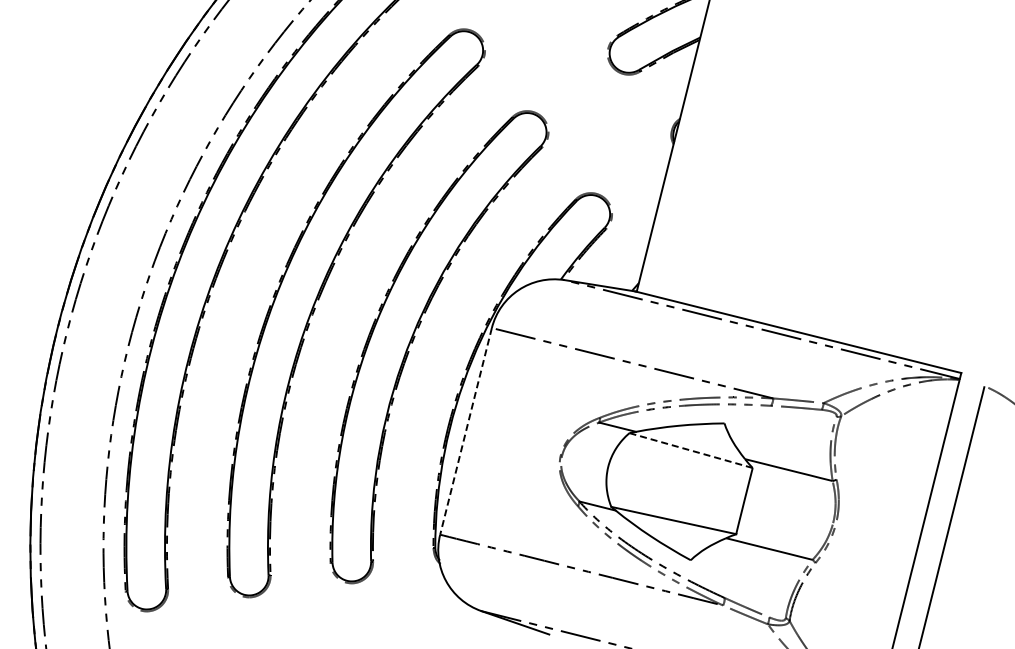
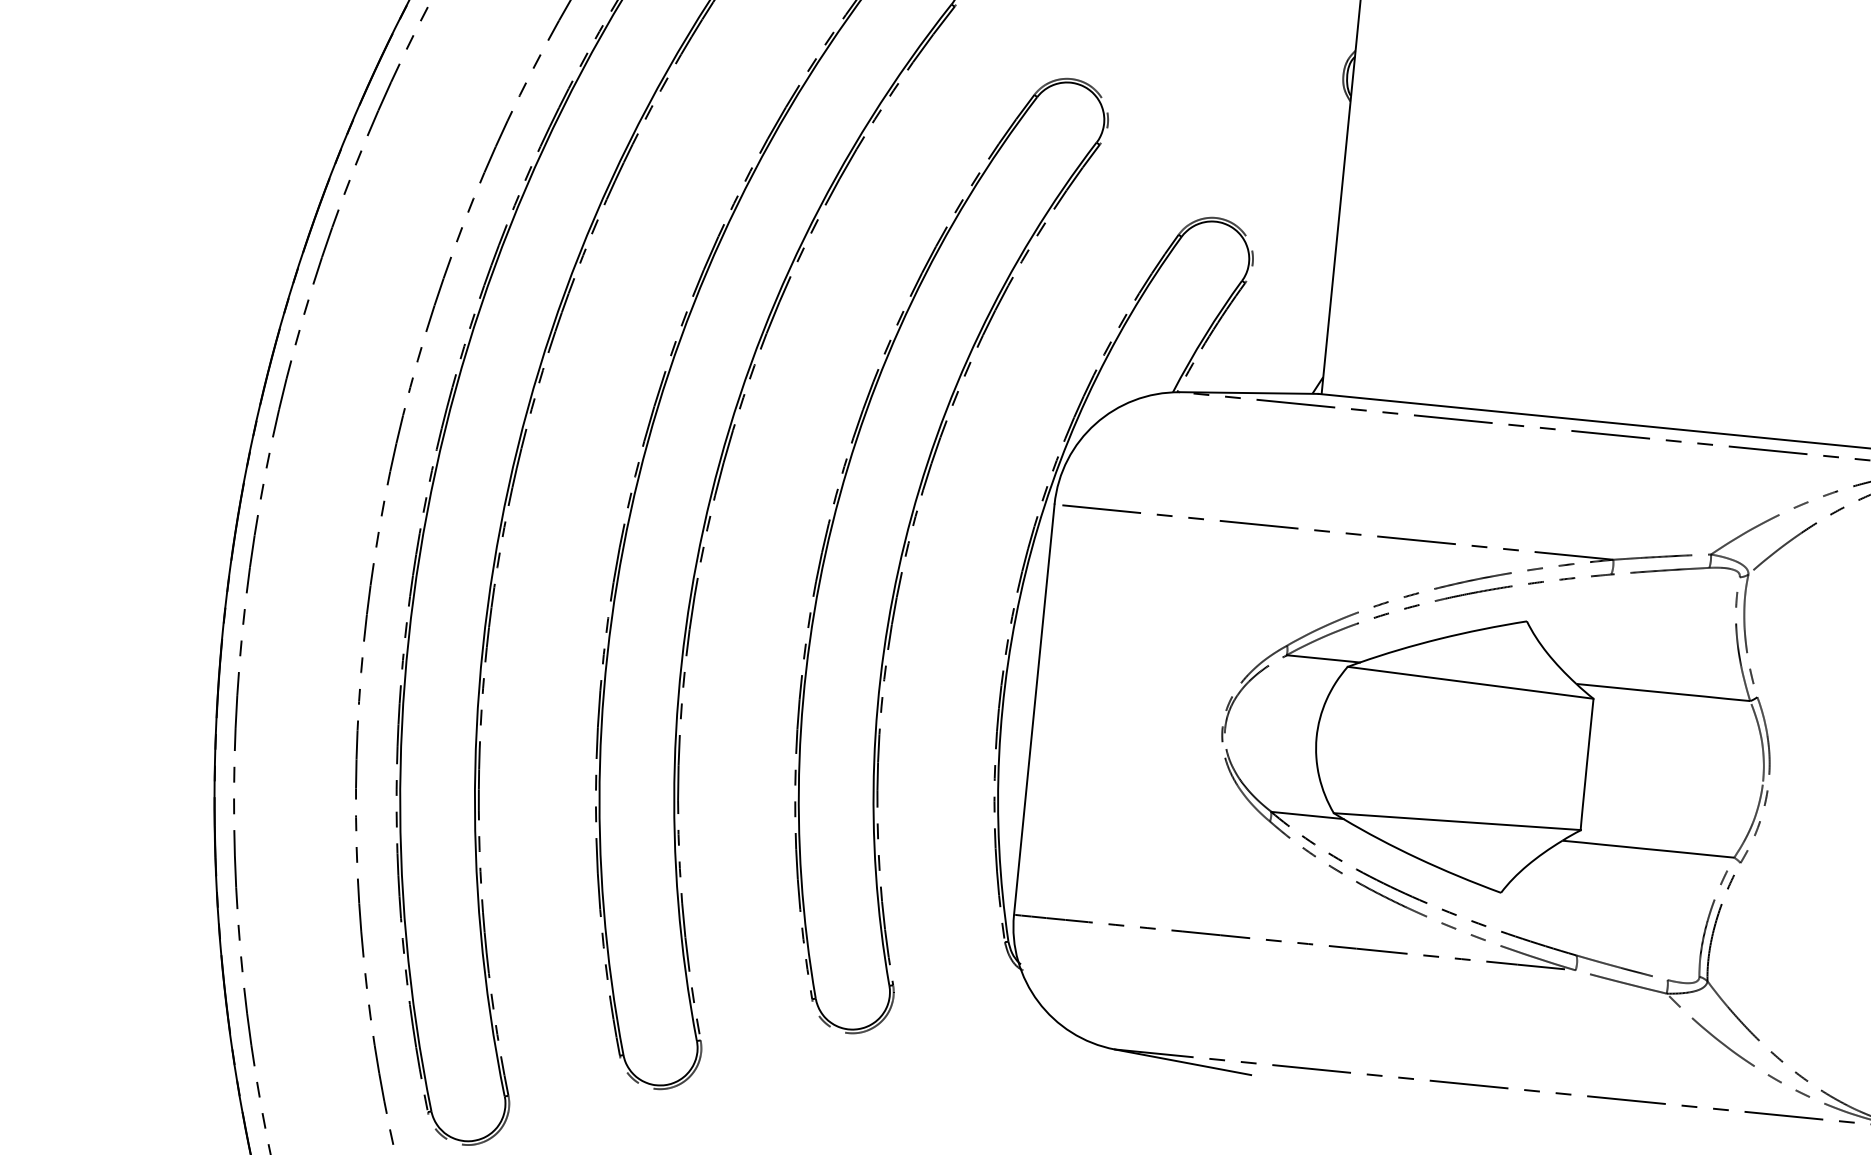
line: (466, 431) -> (1035, 709), dashed -> solid
line: (691, 450) -> (1471, 682), dashed -> solid

